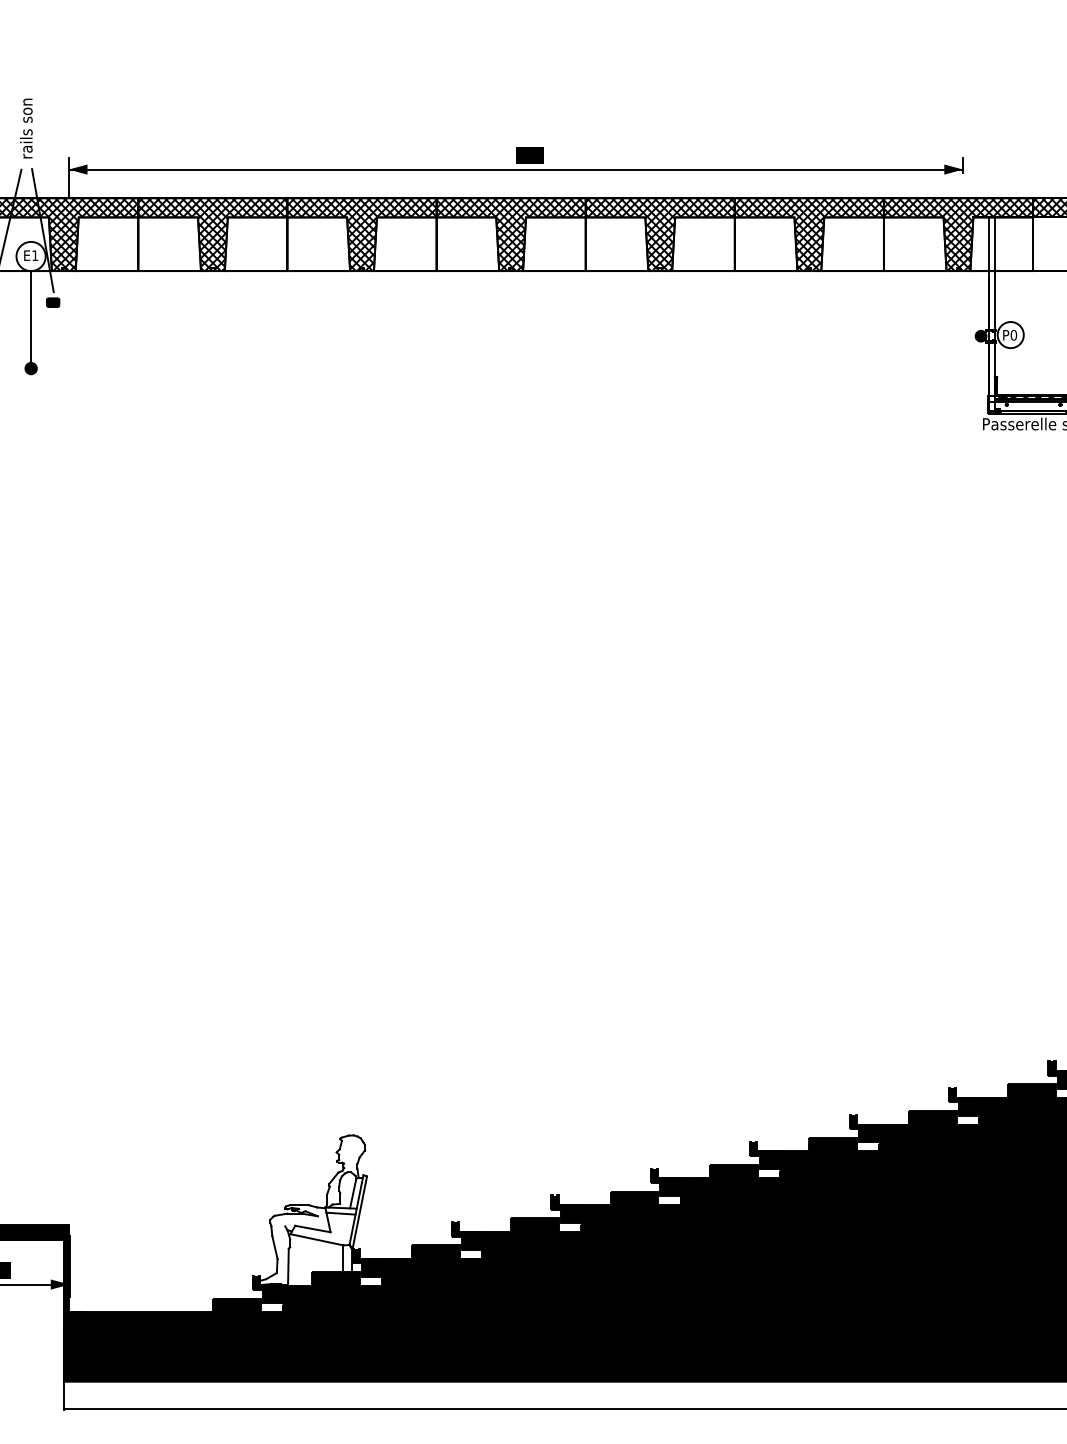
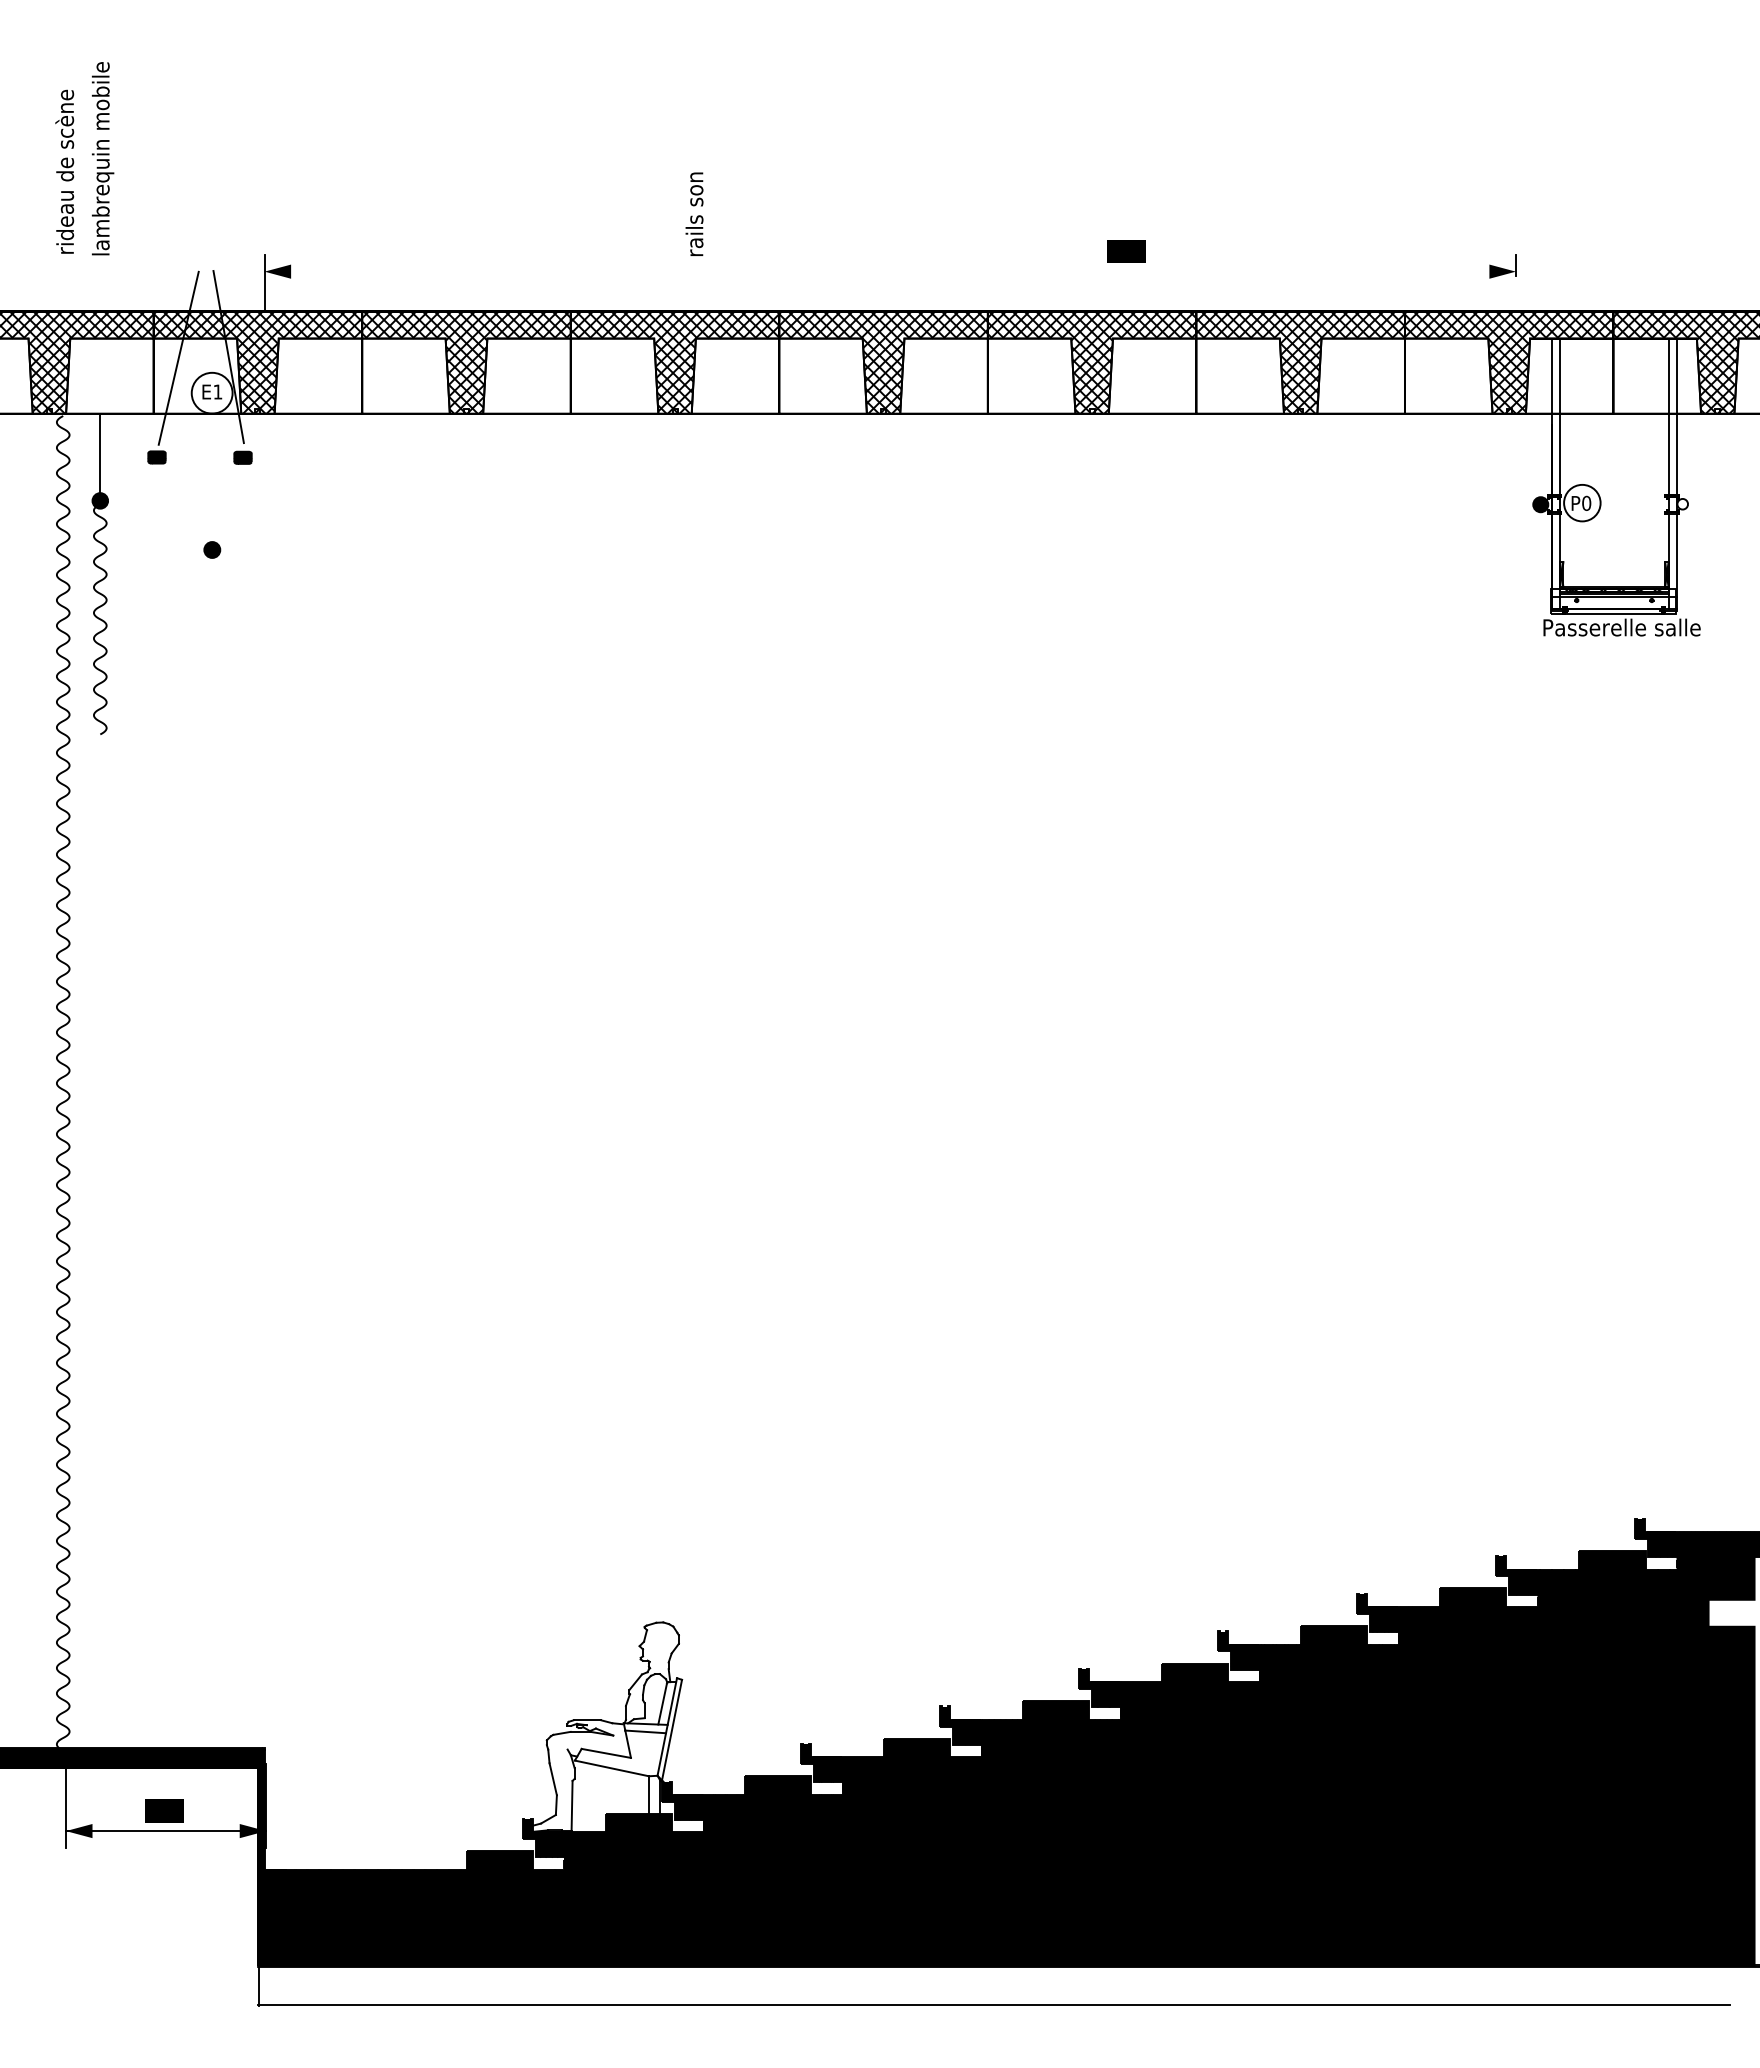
text: (26, 127) -> (694, 213), moved
text: (529, 155) -> (1126, 251), moved
line: (515, 169) -> (889, 271), removed
line: (31, 316) -> (212, 477), removed

